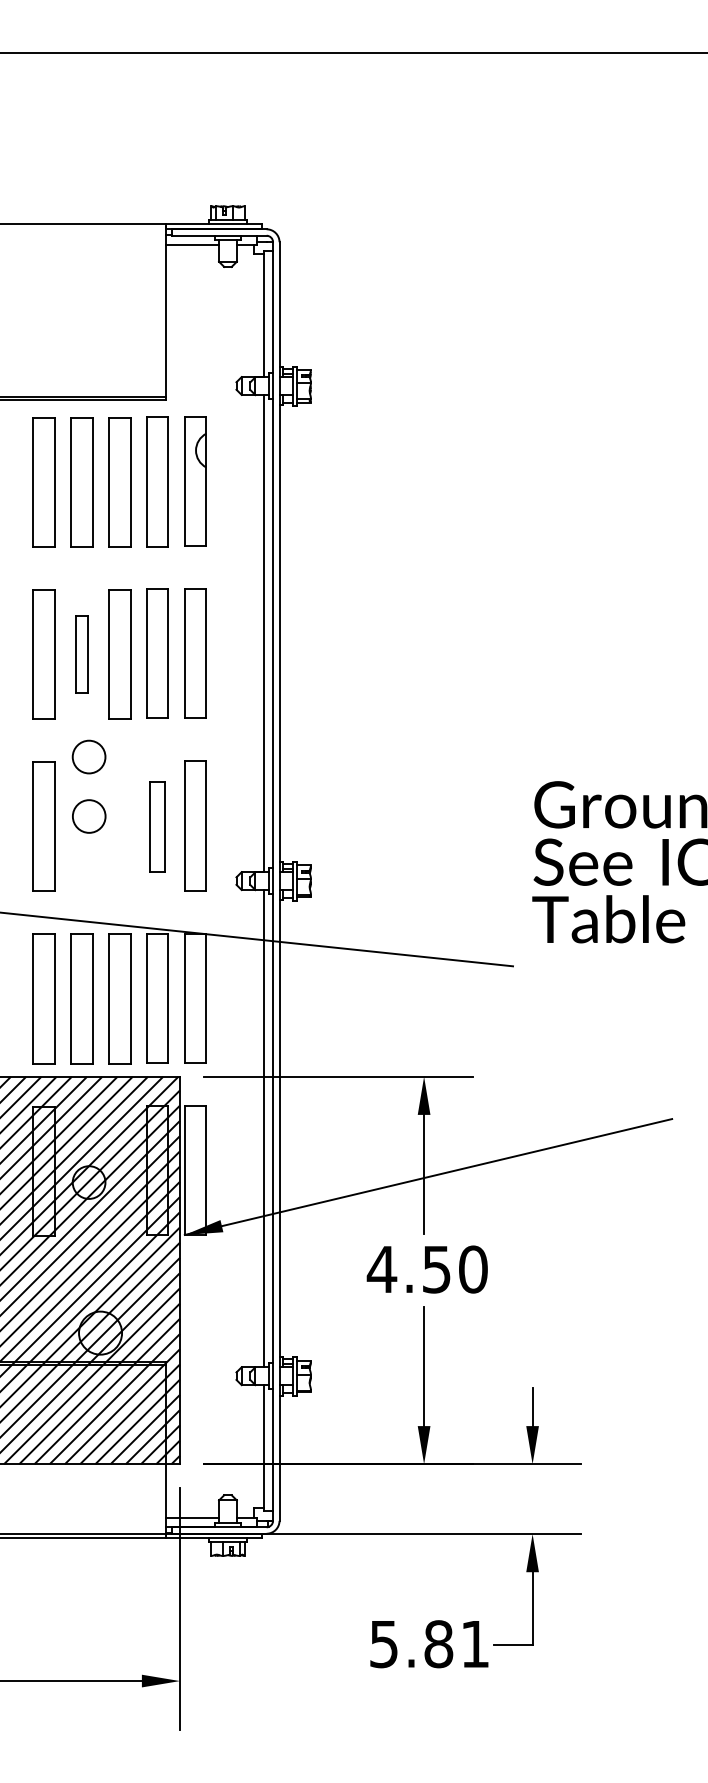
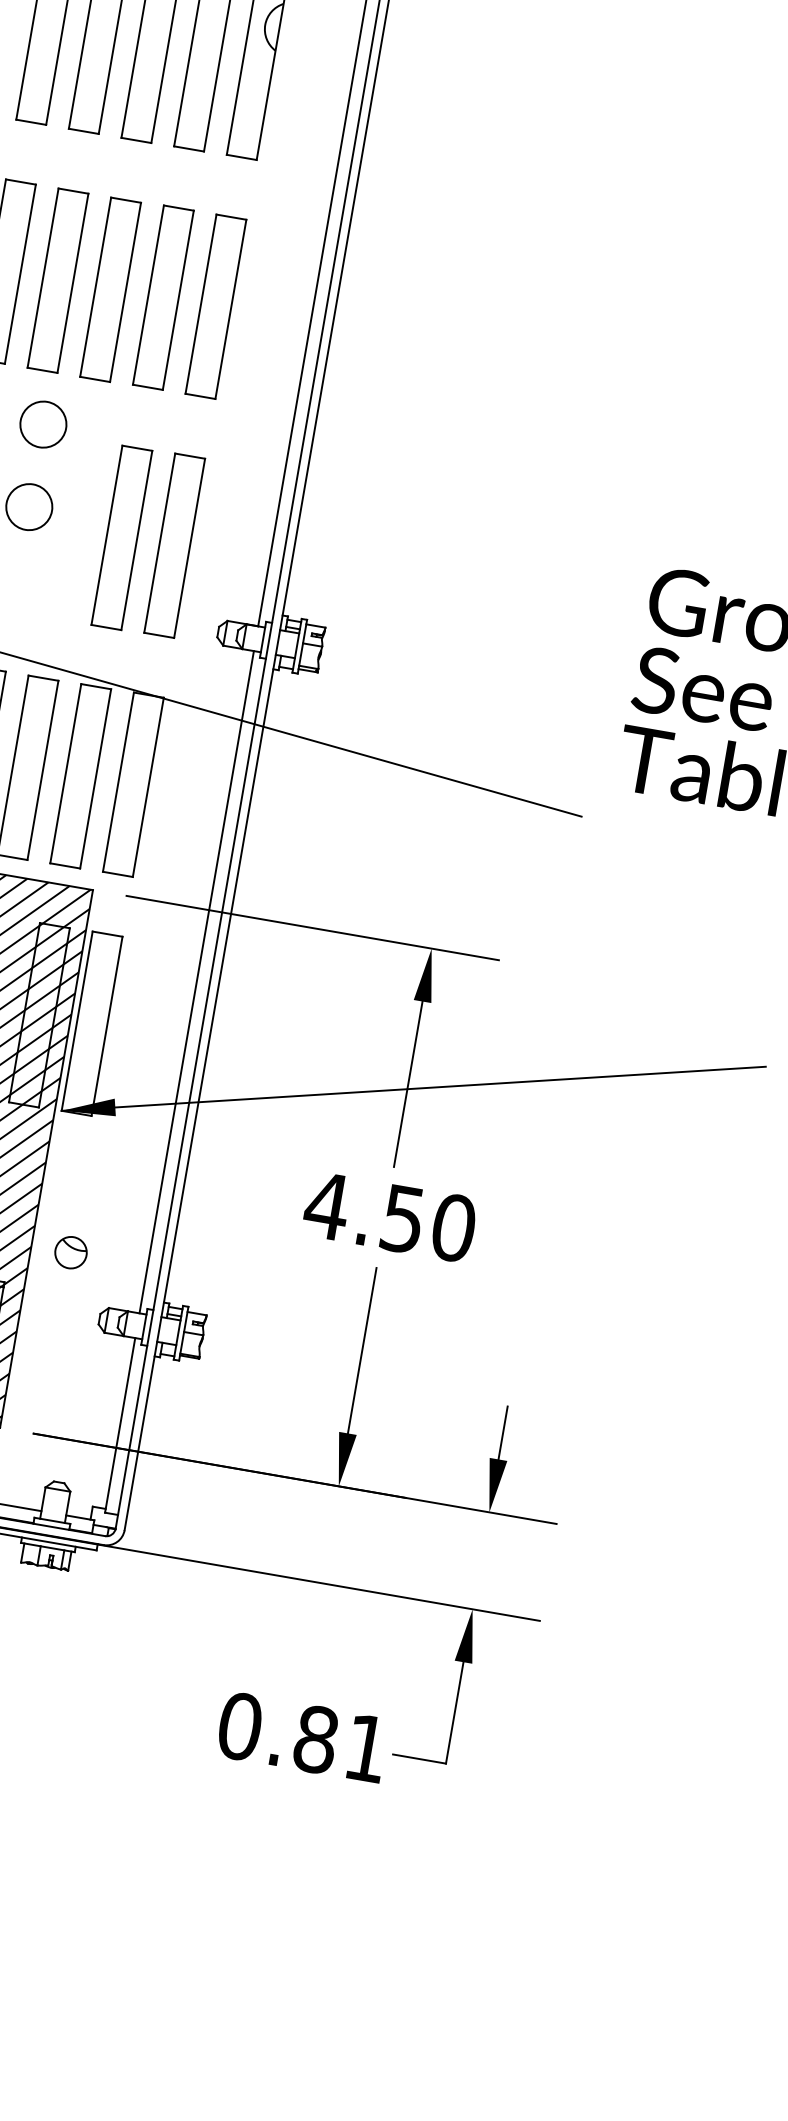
part: (81, 654) -> (57, 280), size x1.67
part: (157, 826) -> (121, 537), size x1.43
part: (208, 1333) -> (70, 1253), added
text: (383, 1644) -> (239, 1726), 5.81 -> 0.81

